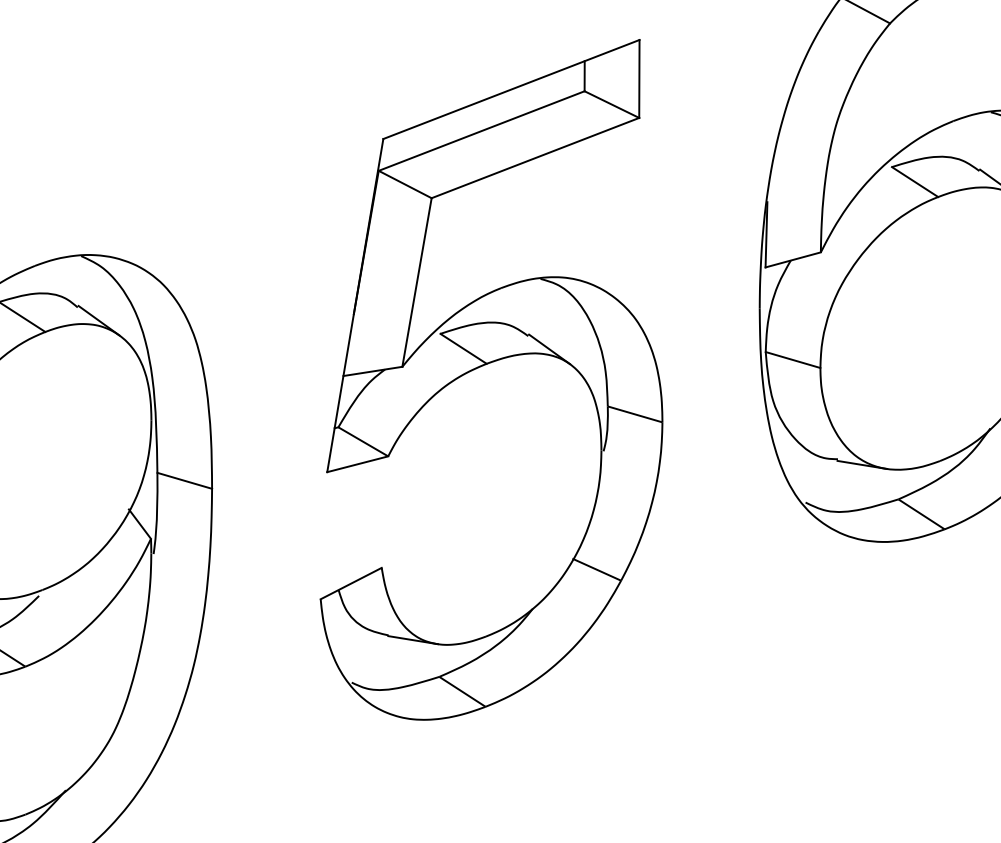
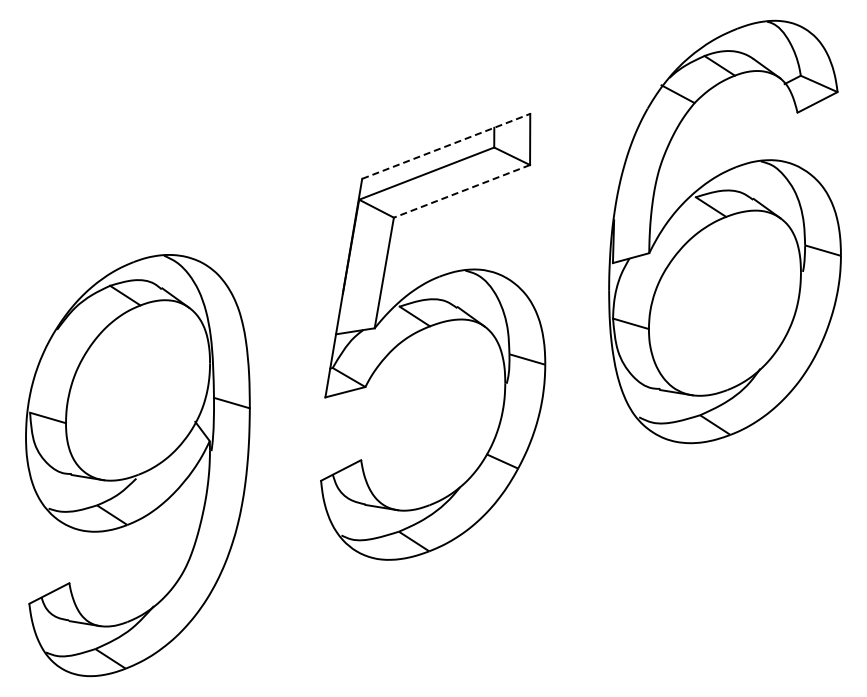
line: (511, 89) -> (446, 146), solid -> dashed
line: (534, 158) -> (461, 191), solid -> dashed

